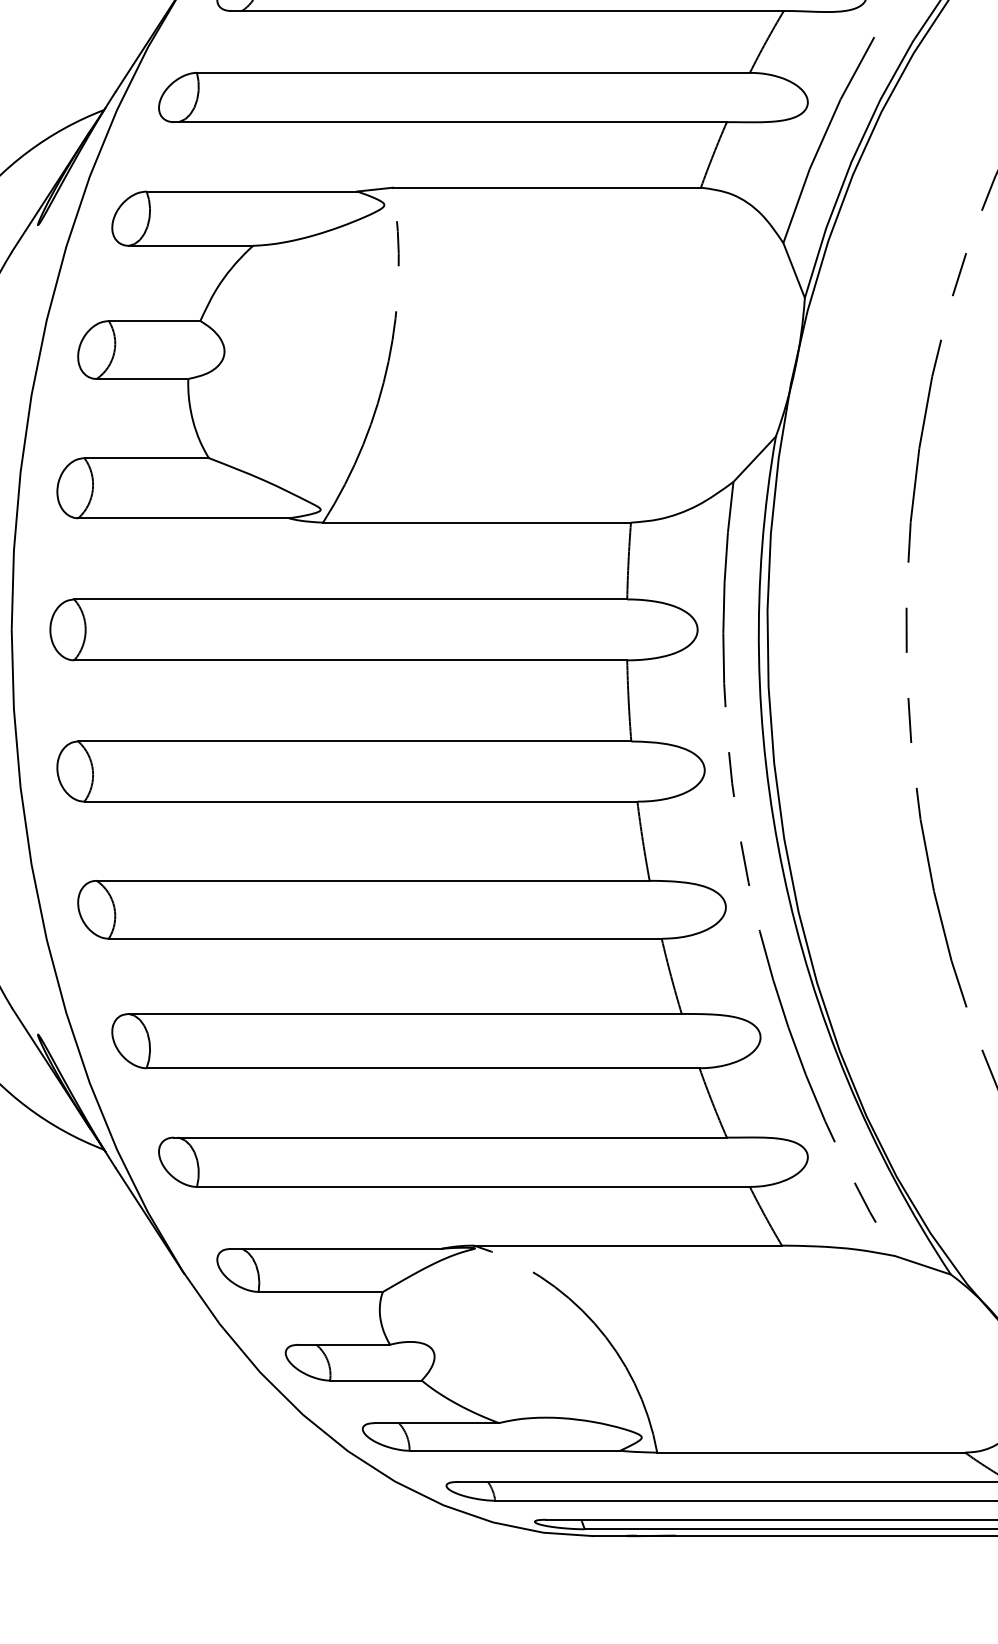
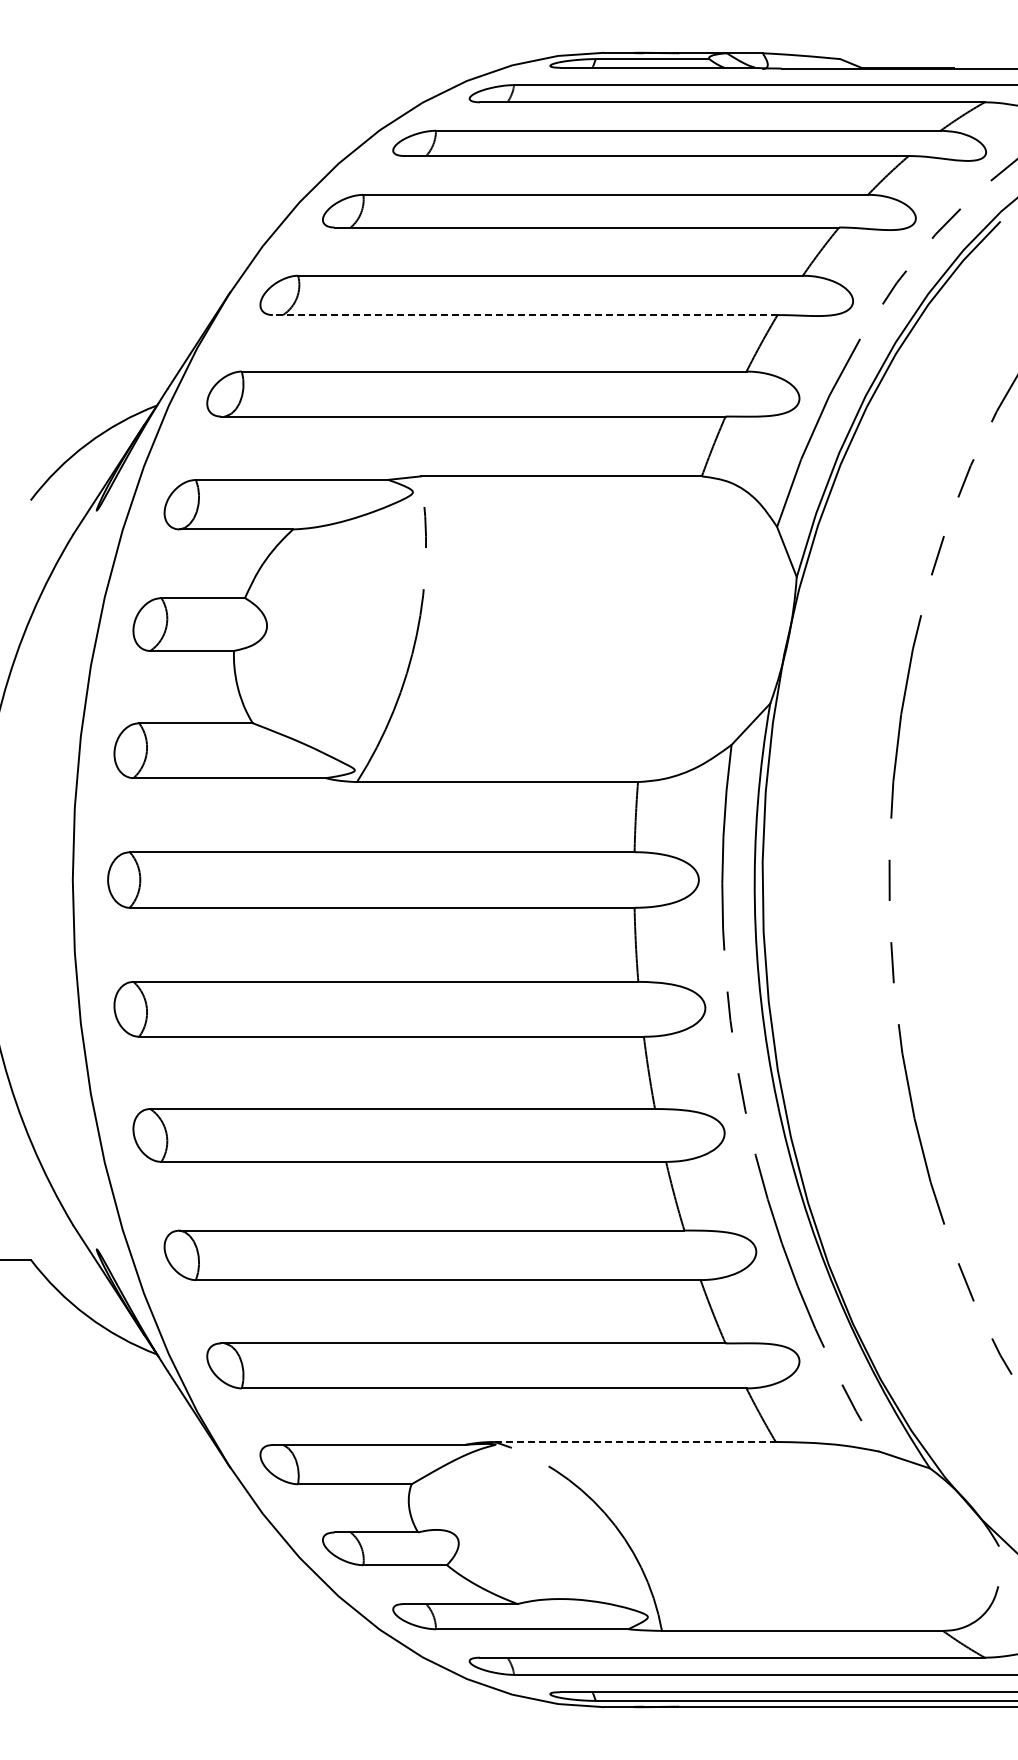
line: (506, 11) -> (524, 315), solid -> dashed
line: (628, 1245) -> (635, 1441), solid -> dashed

